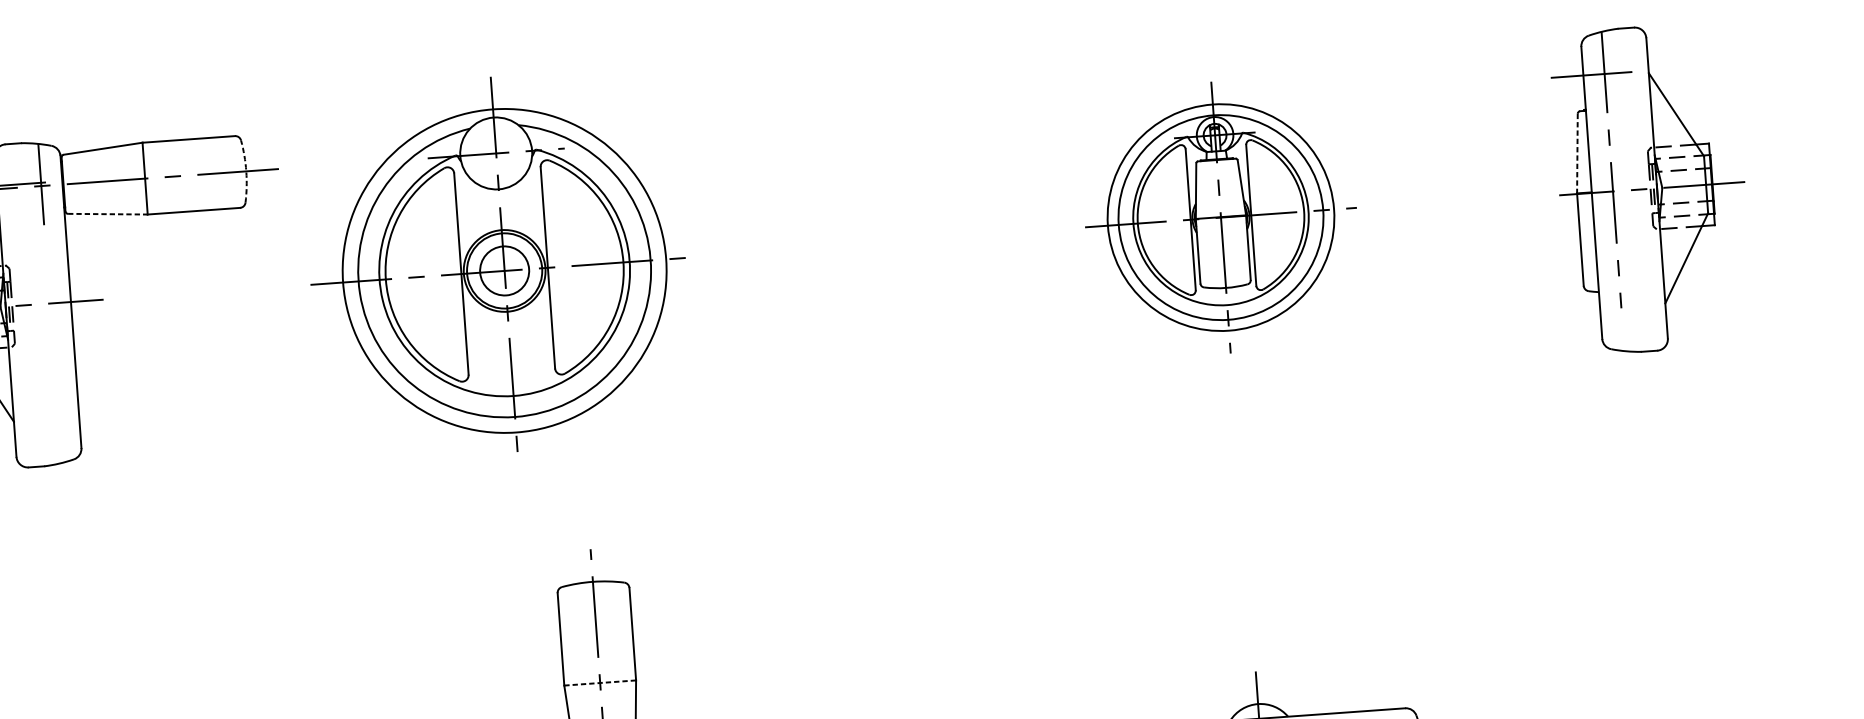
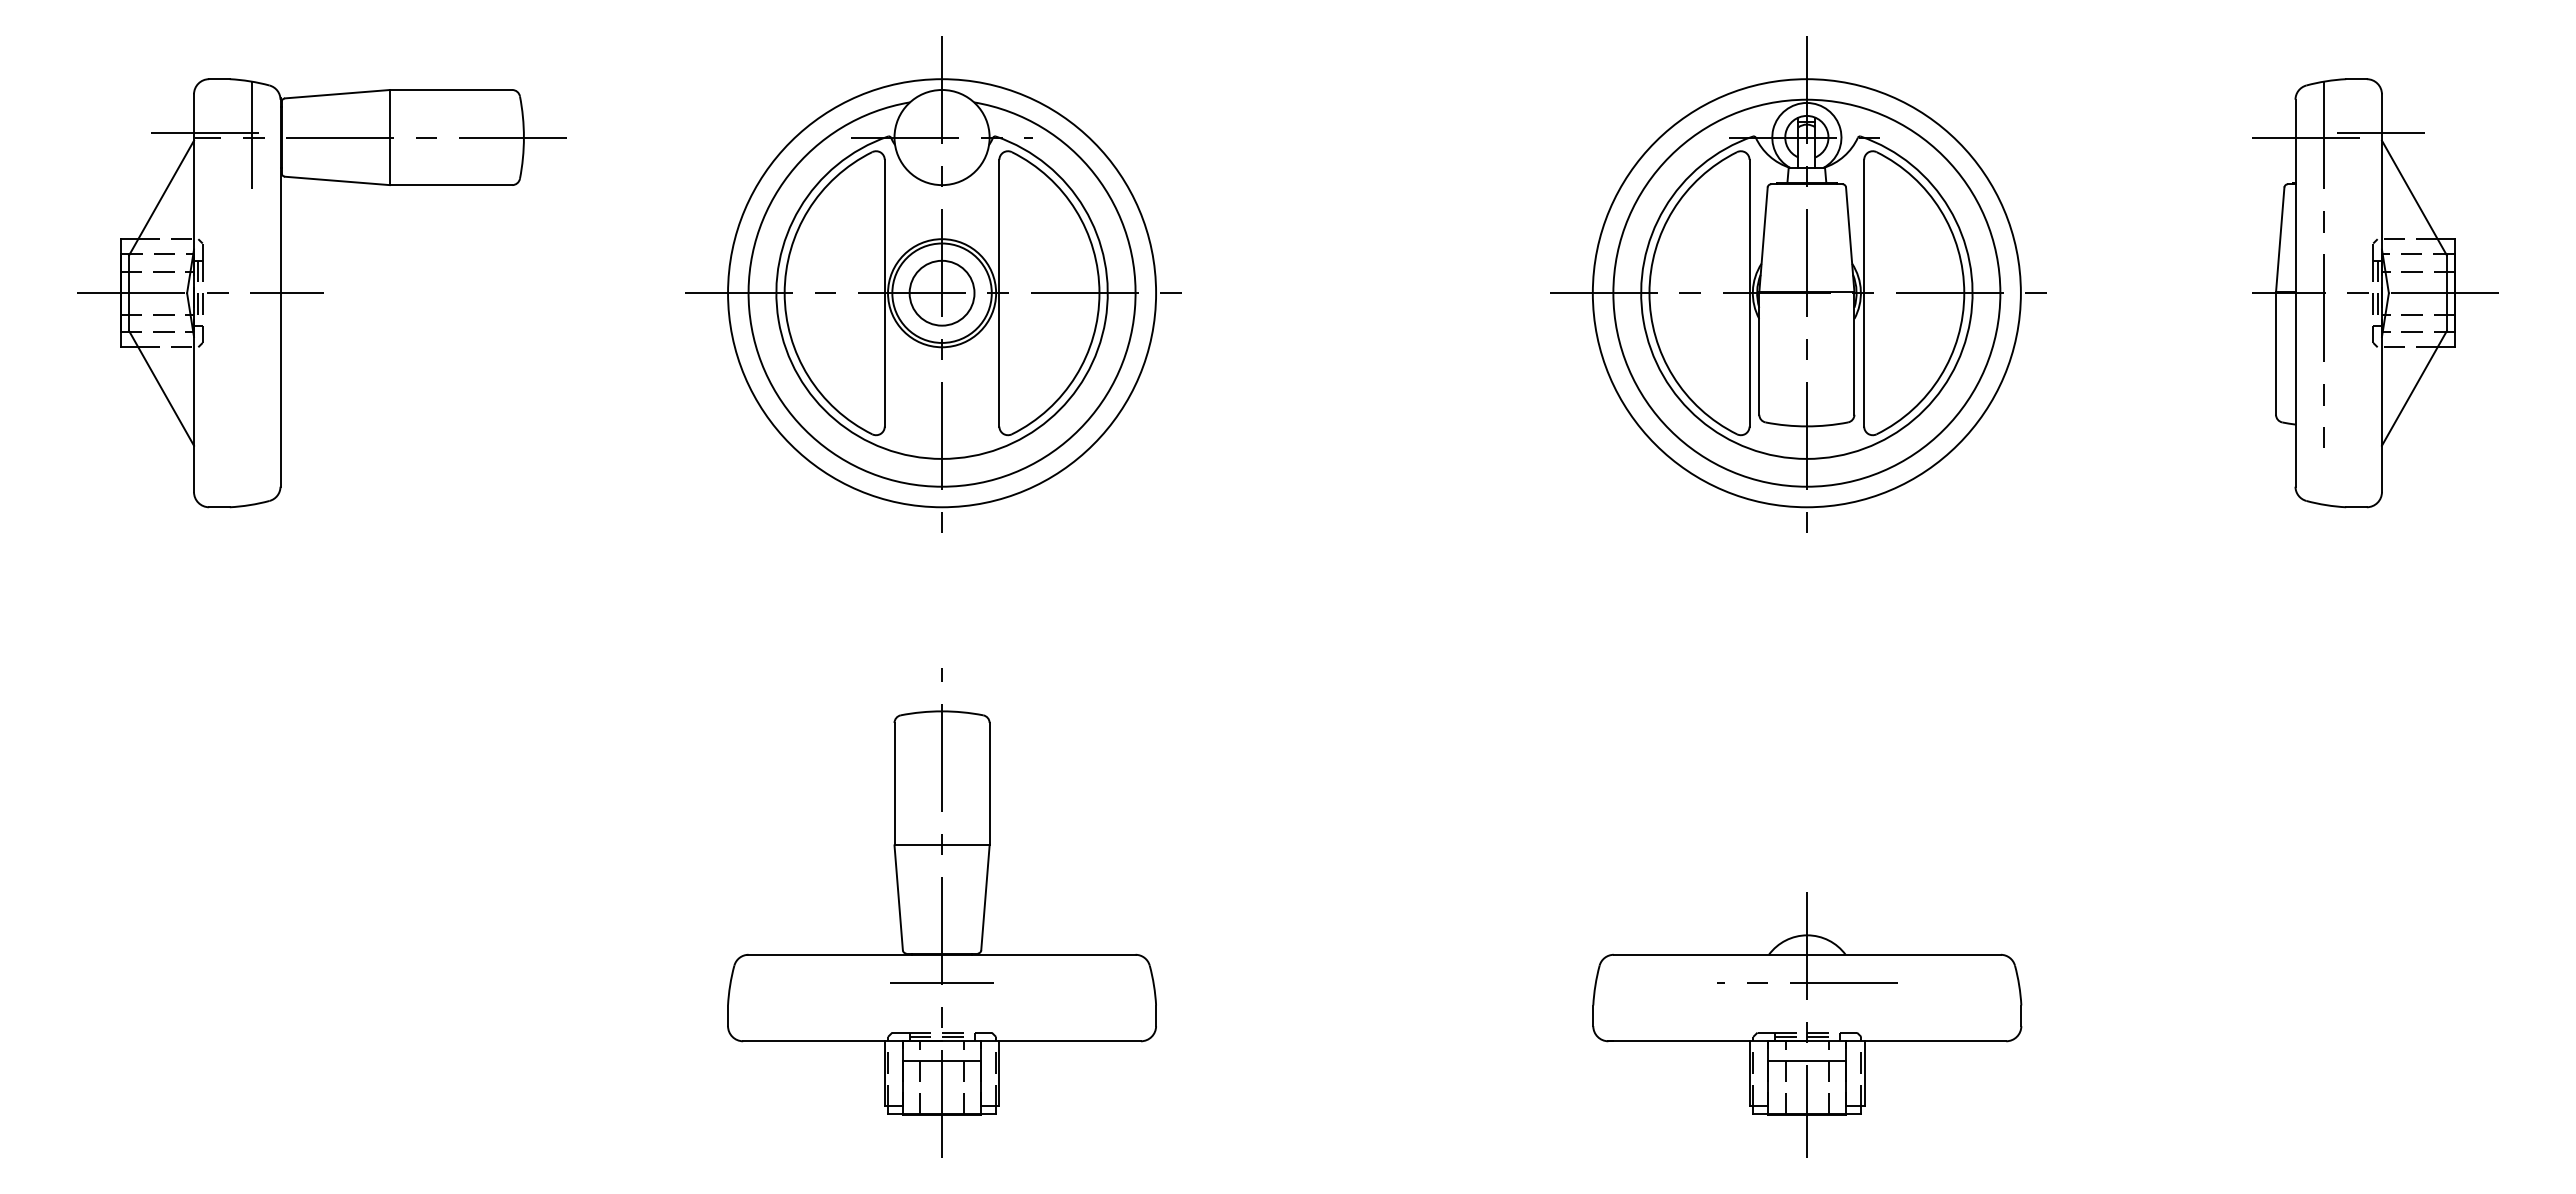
line: (1647, 67) -> (2380, 133), added
line: (1577, 153) -> (2280, 239), dashed -> solid
arc: (245, 171) -> (523, 137), dashed -> solid
line: (107, 213) -> (337, 180), dashed -> solid
part: (1216, 213) -> (1798, 284), size x1.43
part: (497, 264) -> (933, 284), moved
line: (600, 683) -> (942, 845), dashed -> solid

